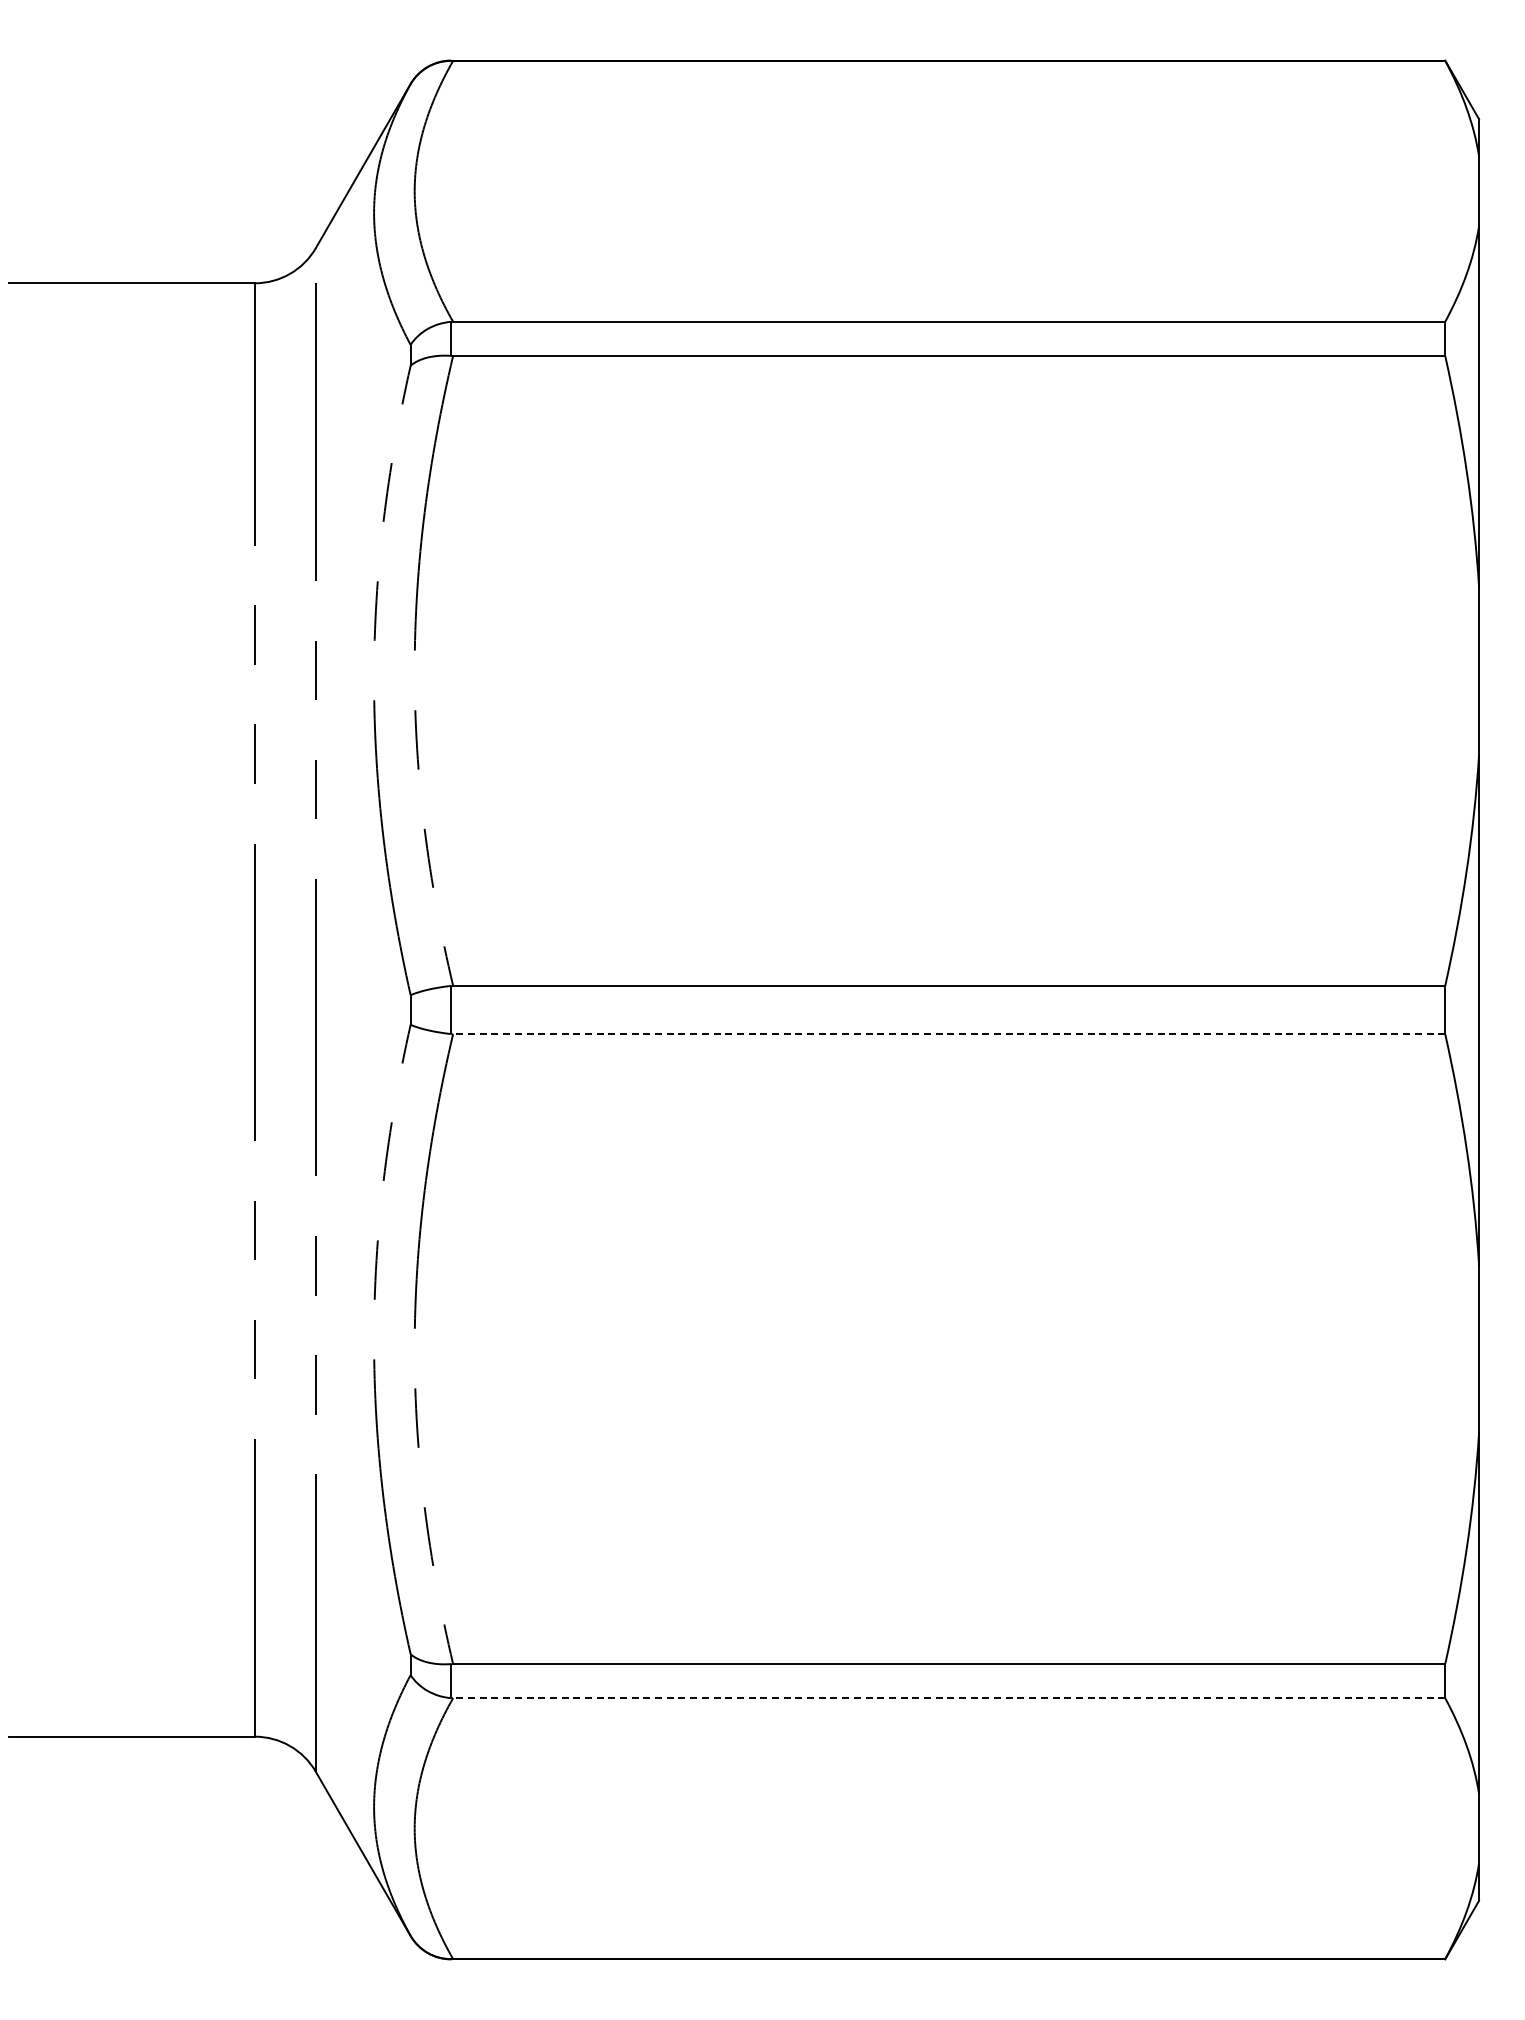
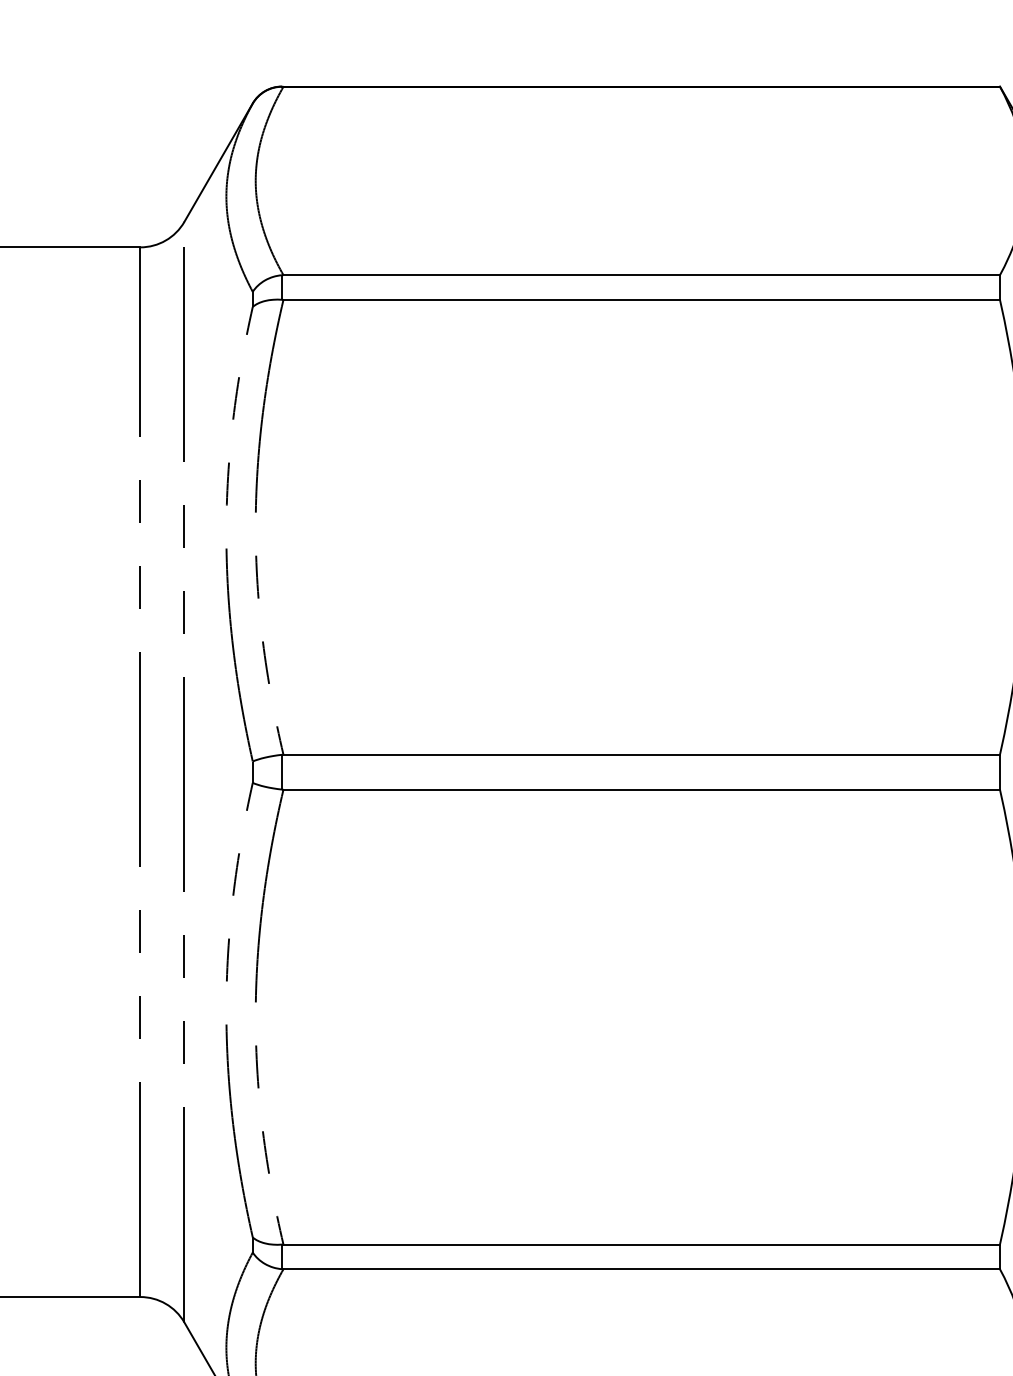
line: (948, 1034) -> (641, 789), dashed -> solid
line: (948, 1698) -> (641, 1269), dashed -> solid

